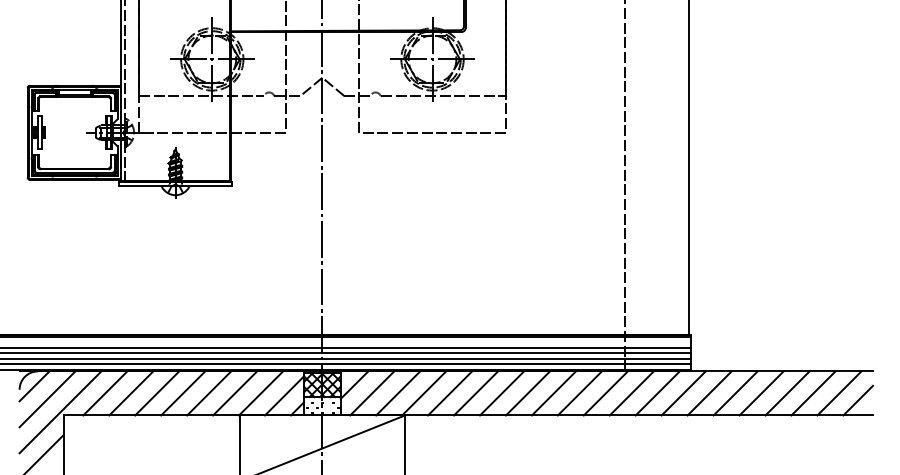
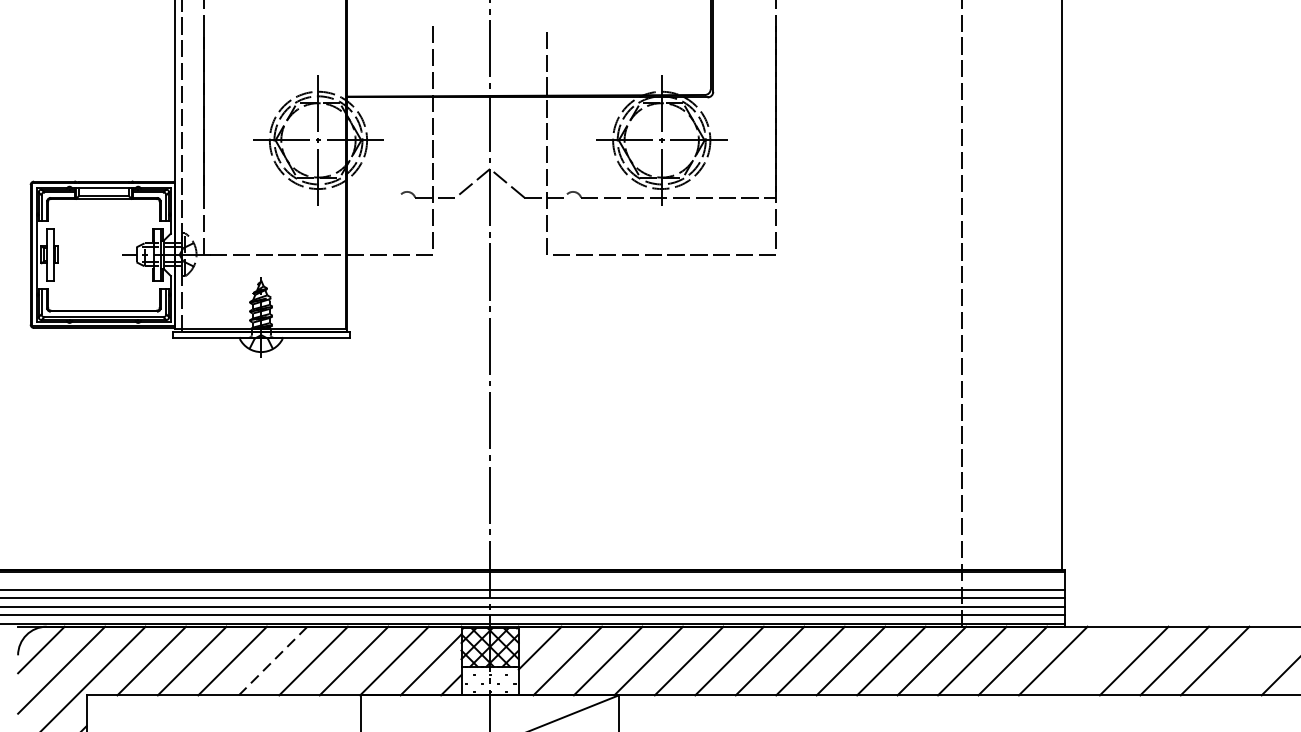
line: (201, 96) -> (301, 198), removed
line: (183, 393) -> (273, 661), solid -> dashed
line: (709, 393) -> (1093, 661), removed
line: (813, 393) -> (1255, 661), removed

